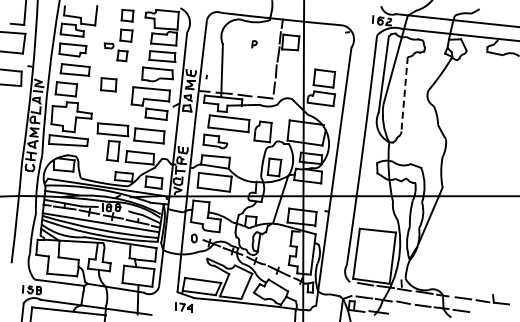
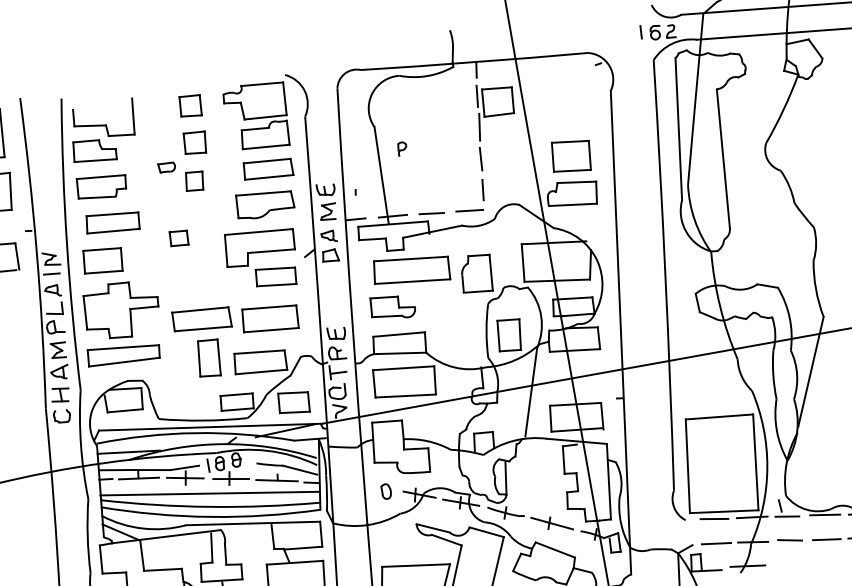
part: (254, 44) -> (402, 148), moved
part: (108, 84) -> (178, 238), size x0.62
line: (404, 94) -> (723, 159), dashed -> solid

